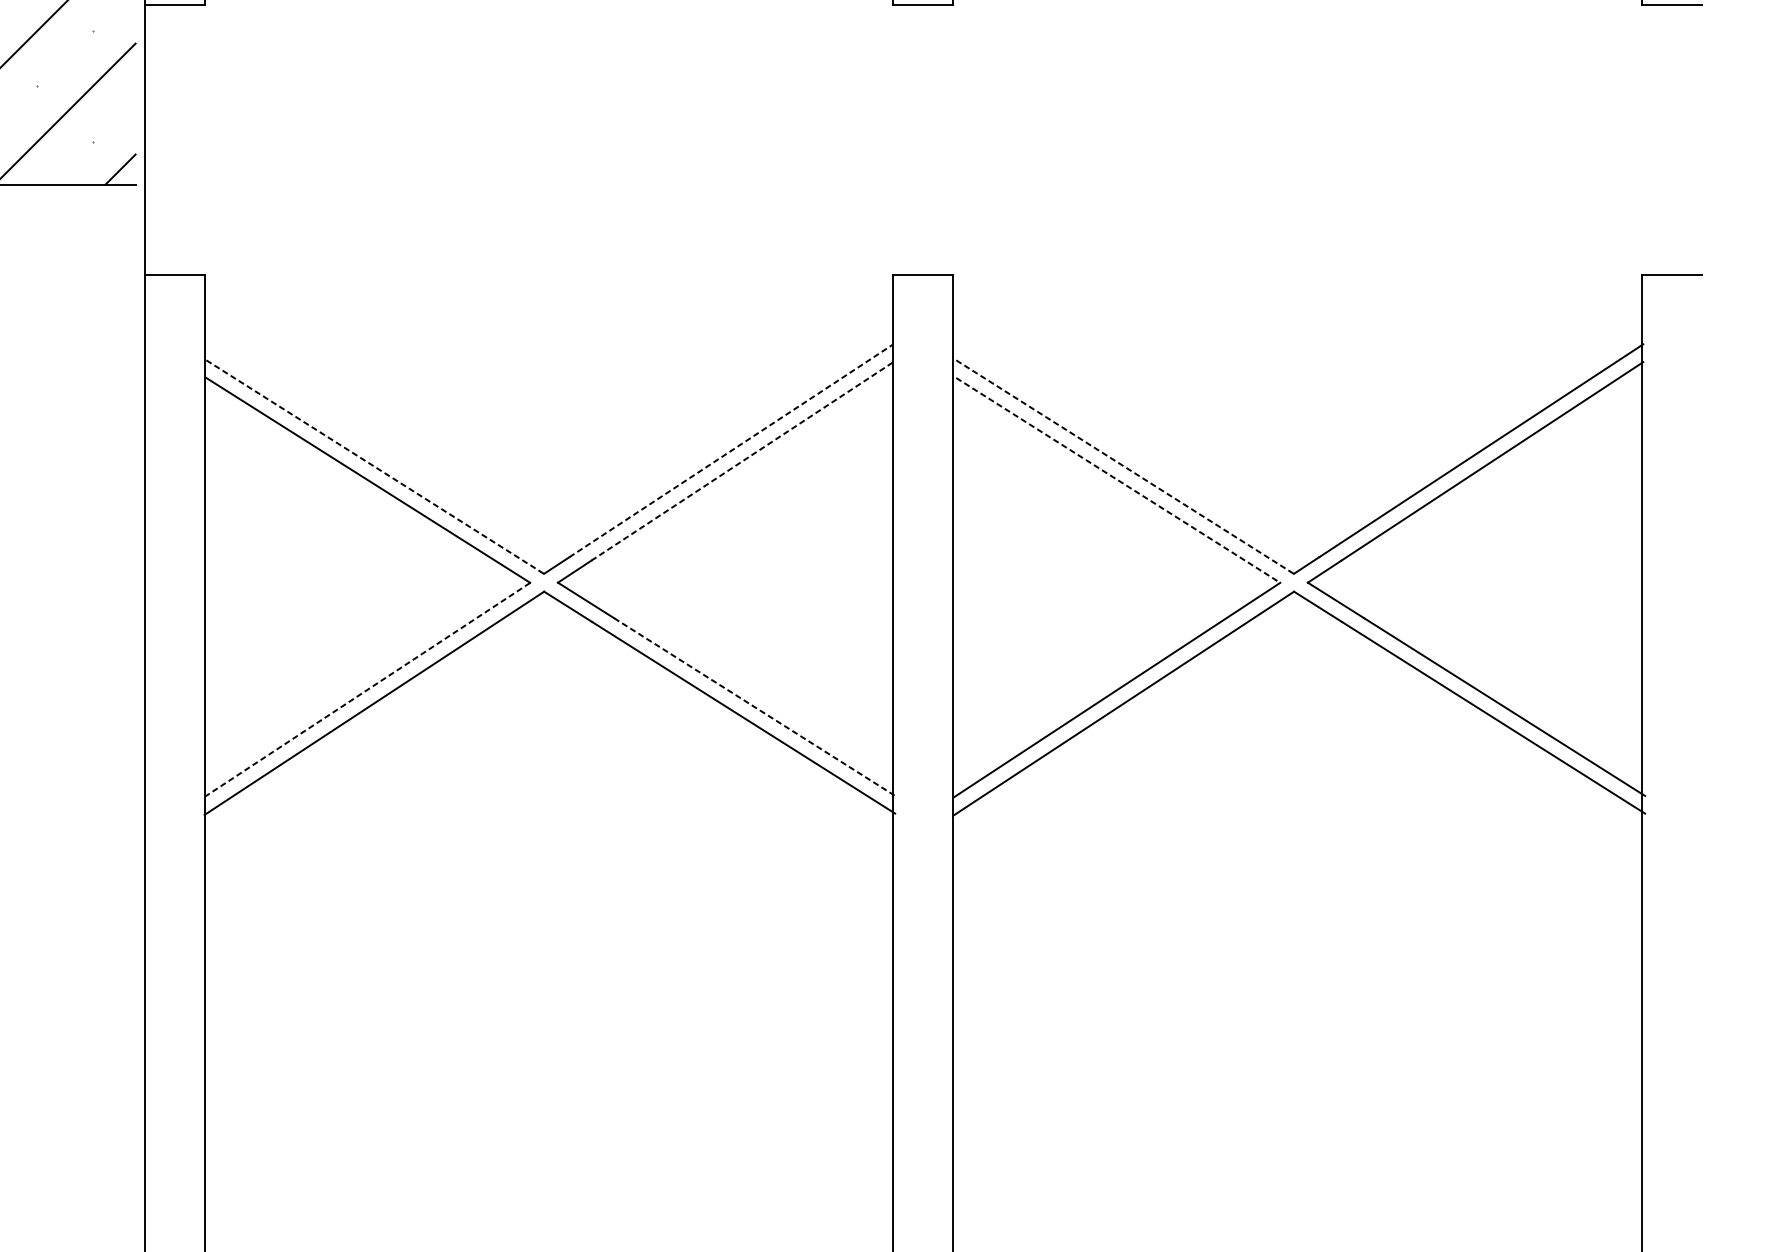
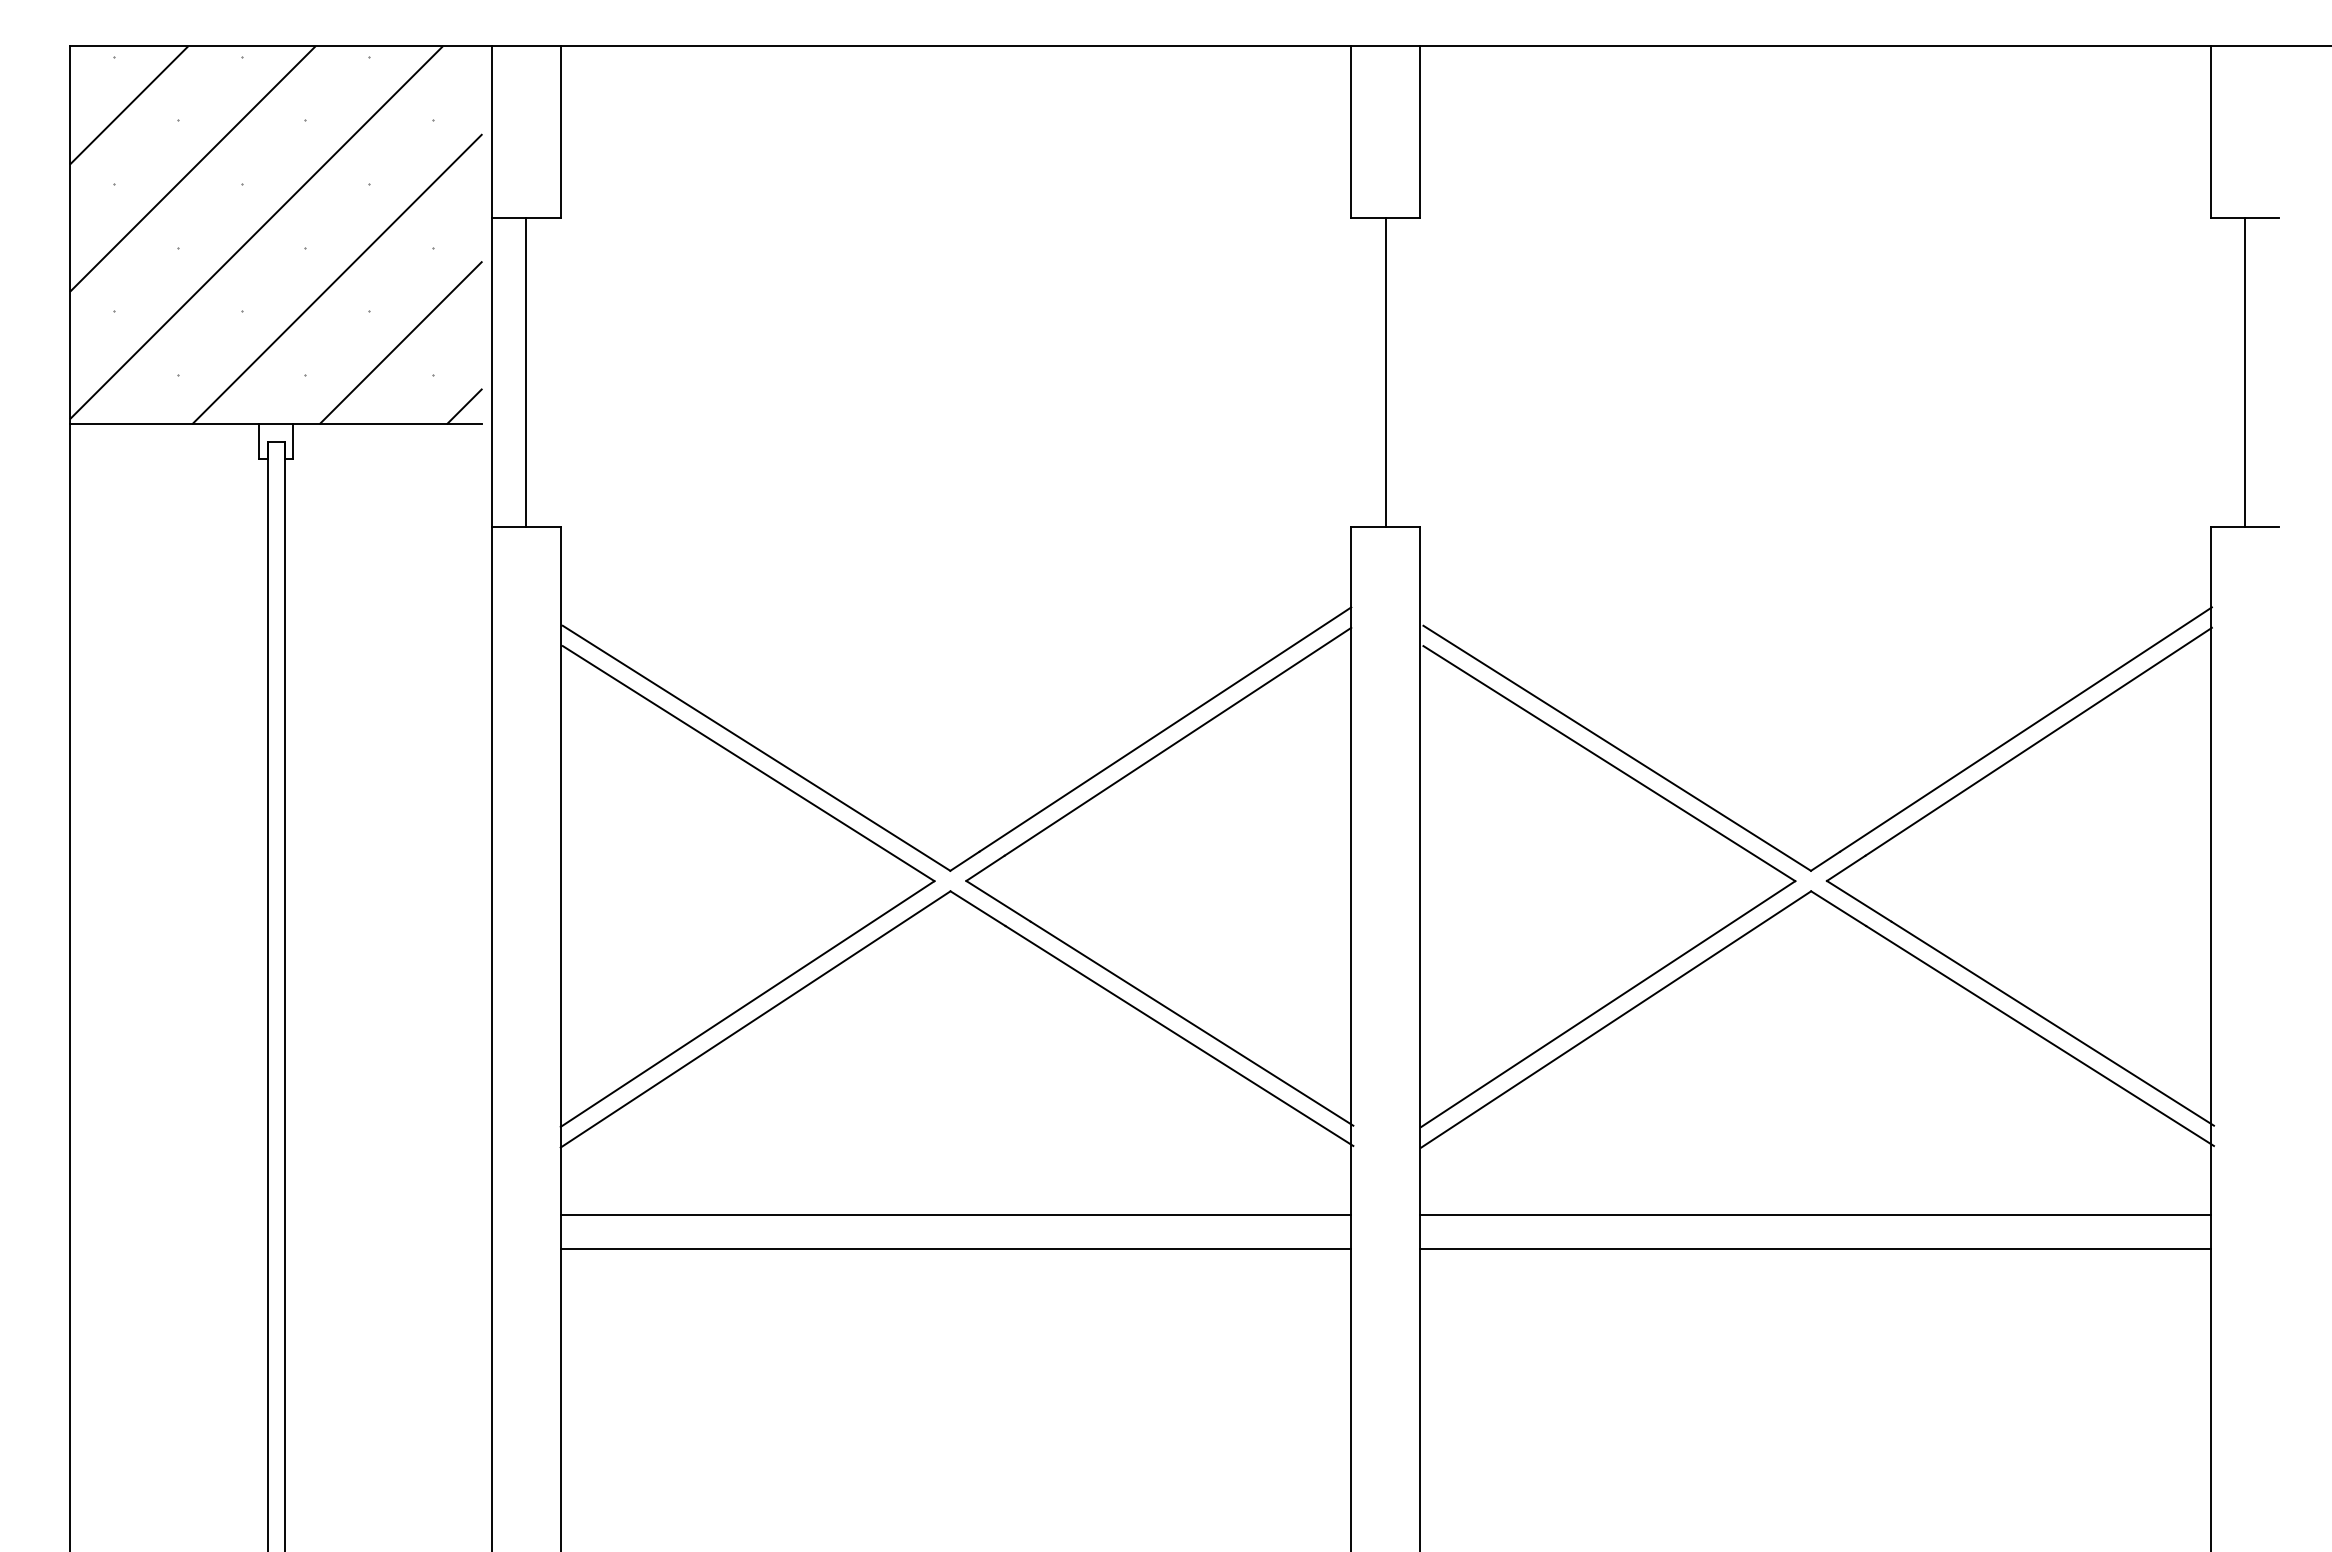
line: (174, 139) -> (526, 372), added
line: (923, 139) -> (1385, 372), added
line: (1671, 139) -> (2244, 372), added
line: (731, 450) -> (1165, 729), dashed -> solid
line: (742, 461) -> (1178, 741), dashed -> solid
line: (376, 467) -> (757, 748), dashed -> solid
line: (1125, 467) -> (1617, 748), dashed -> solid
line: (1118, 480) -> (1609, 763), dashed -> solid
line: (367, 690) -> (747, 1004), dashed -> solid
line: (755, 706) -> (1192, 1023), dashed -> solid
line: (548, 873) -> (955, 1214), added
line: (1297, 873) -> (1815, 1214), added
line: (548, 903) -> (955, 1249), added
line: (1297, 903) -> (1815, 1249), added

